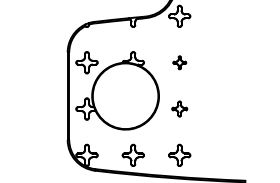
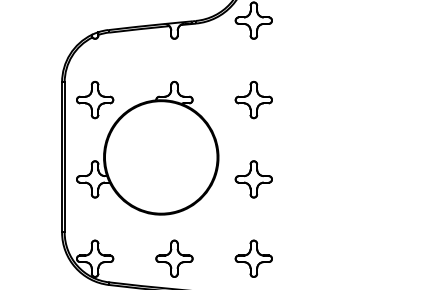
part: (179, 62) -> (253, 99), size x1.67
part: (179, 108) -> (253, 178), size x1.43

